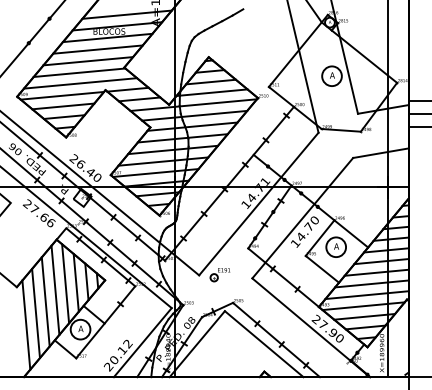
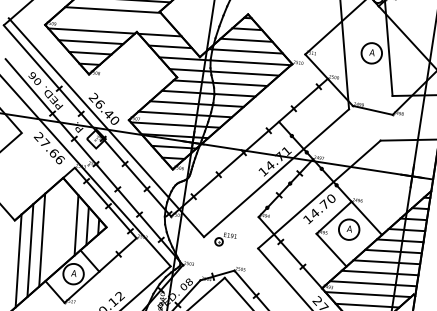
line: (80, 83) -> (112, 21), removed
line: (65, 283) -> (65, 224), removed
line: (55, 289) -> (54, 228), removed

